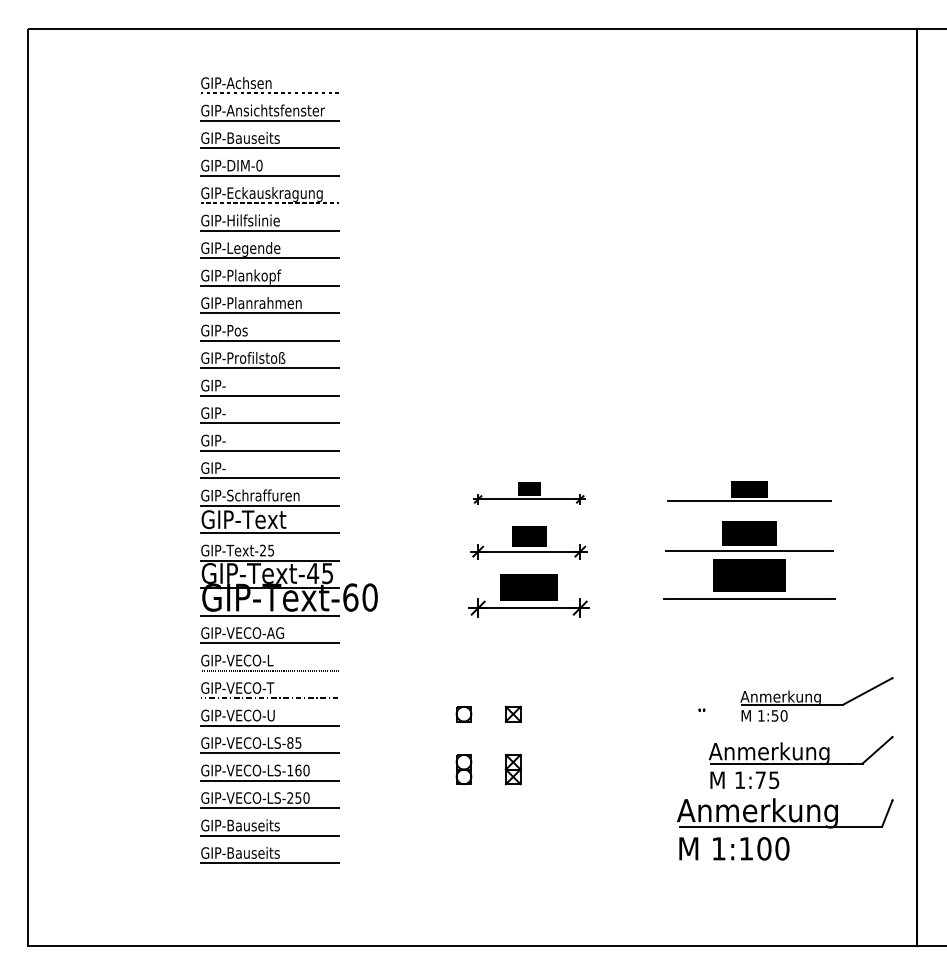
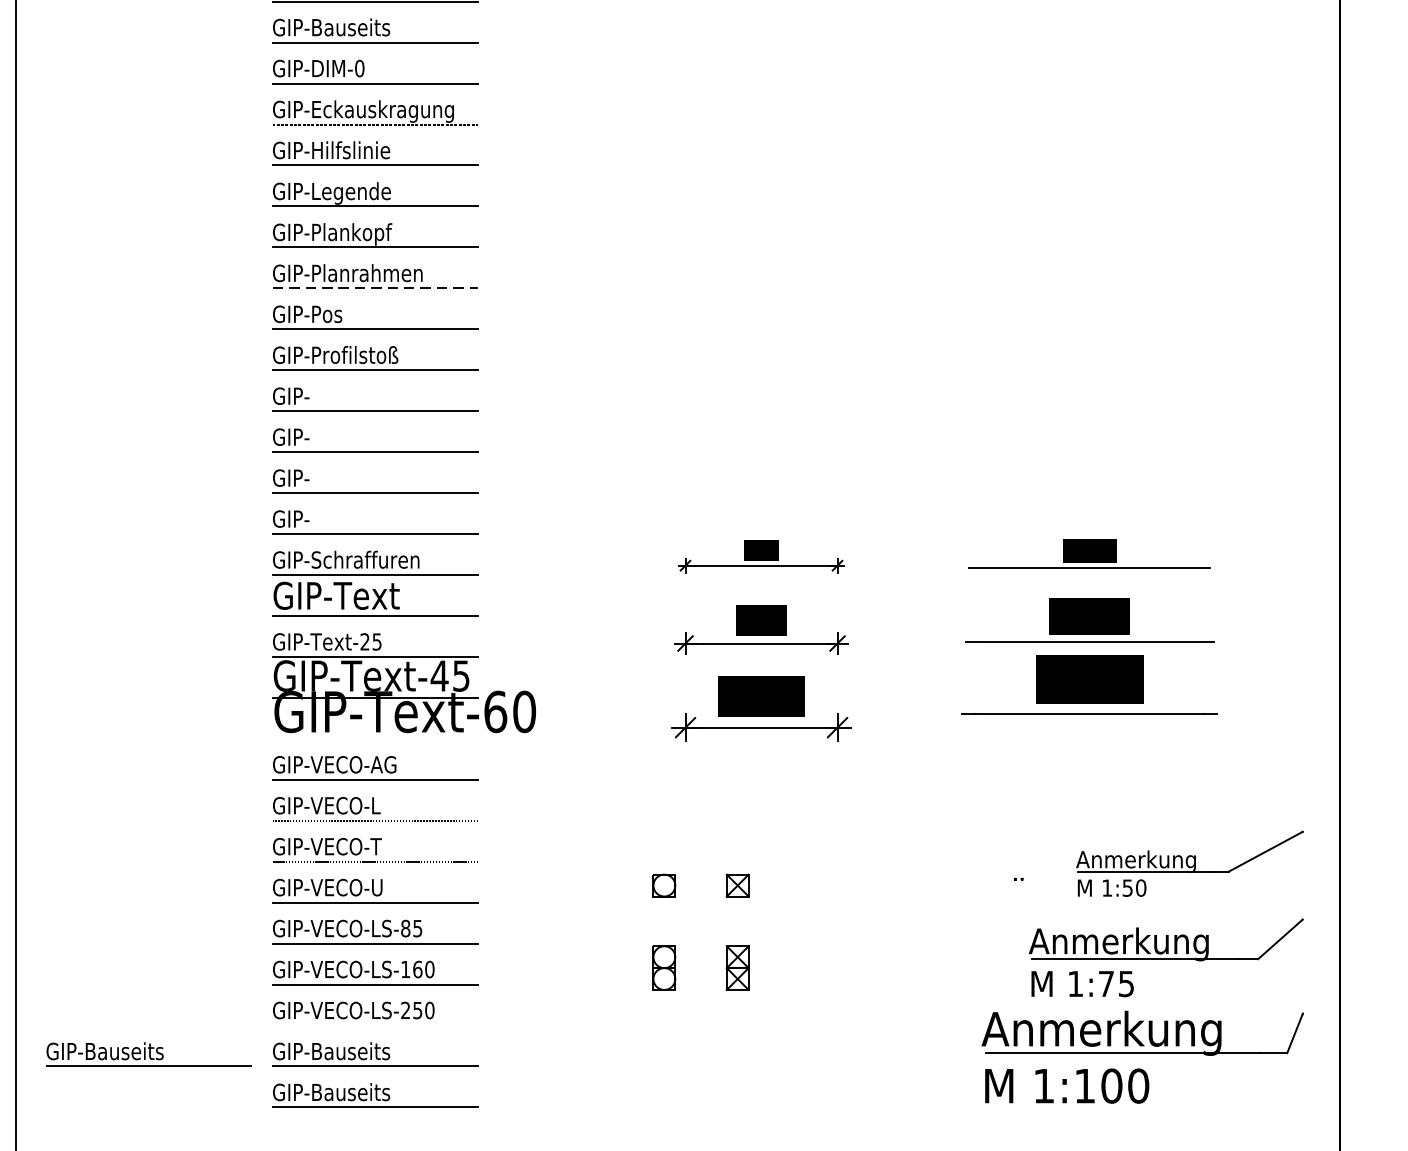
line: (269, 313) -> (374, 288), solid -> dashed
line: (269, 615) -> (374, 738), removed
line: (269, 808) -> (374, 1026), removed
part: (117, 827) -> (148, 1054), added

